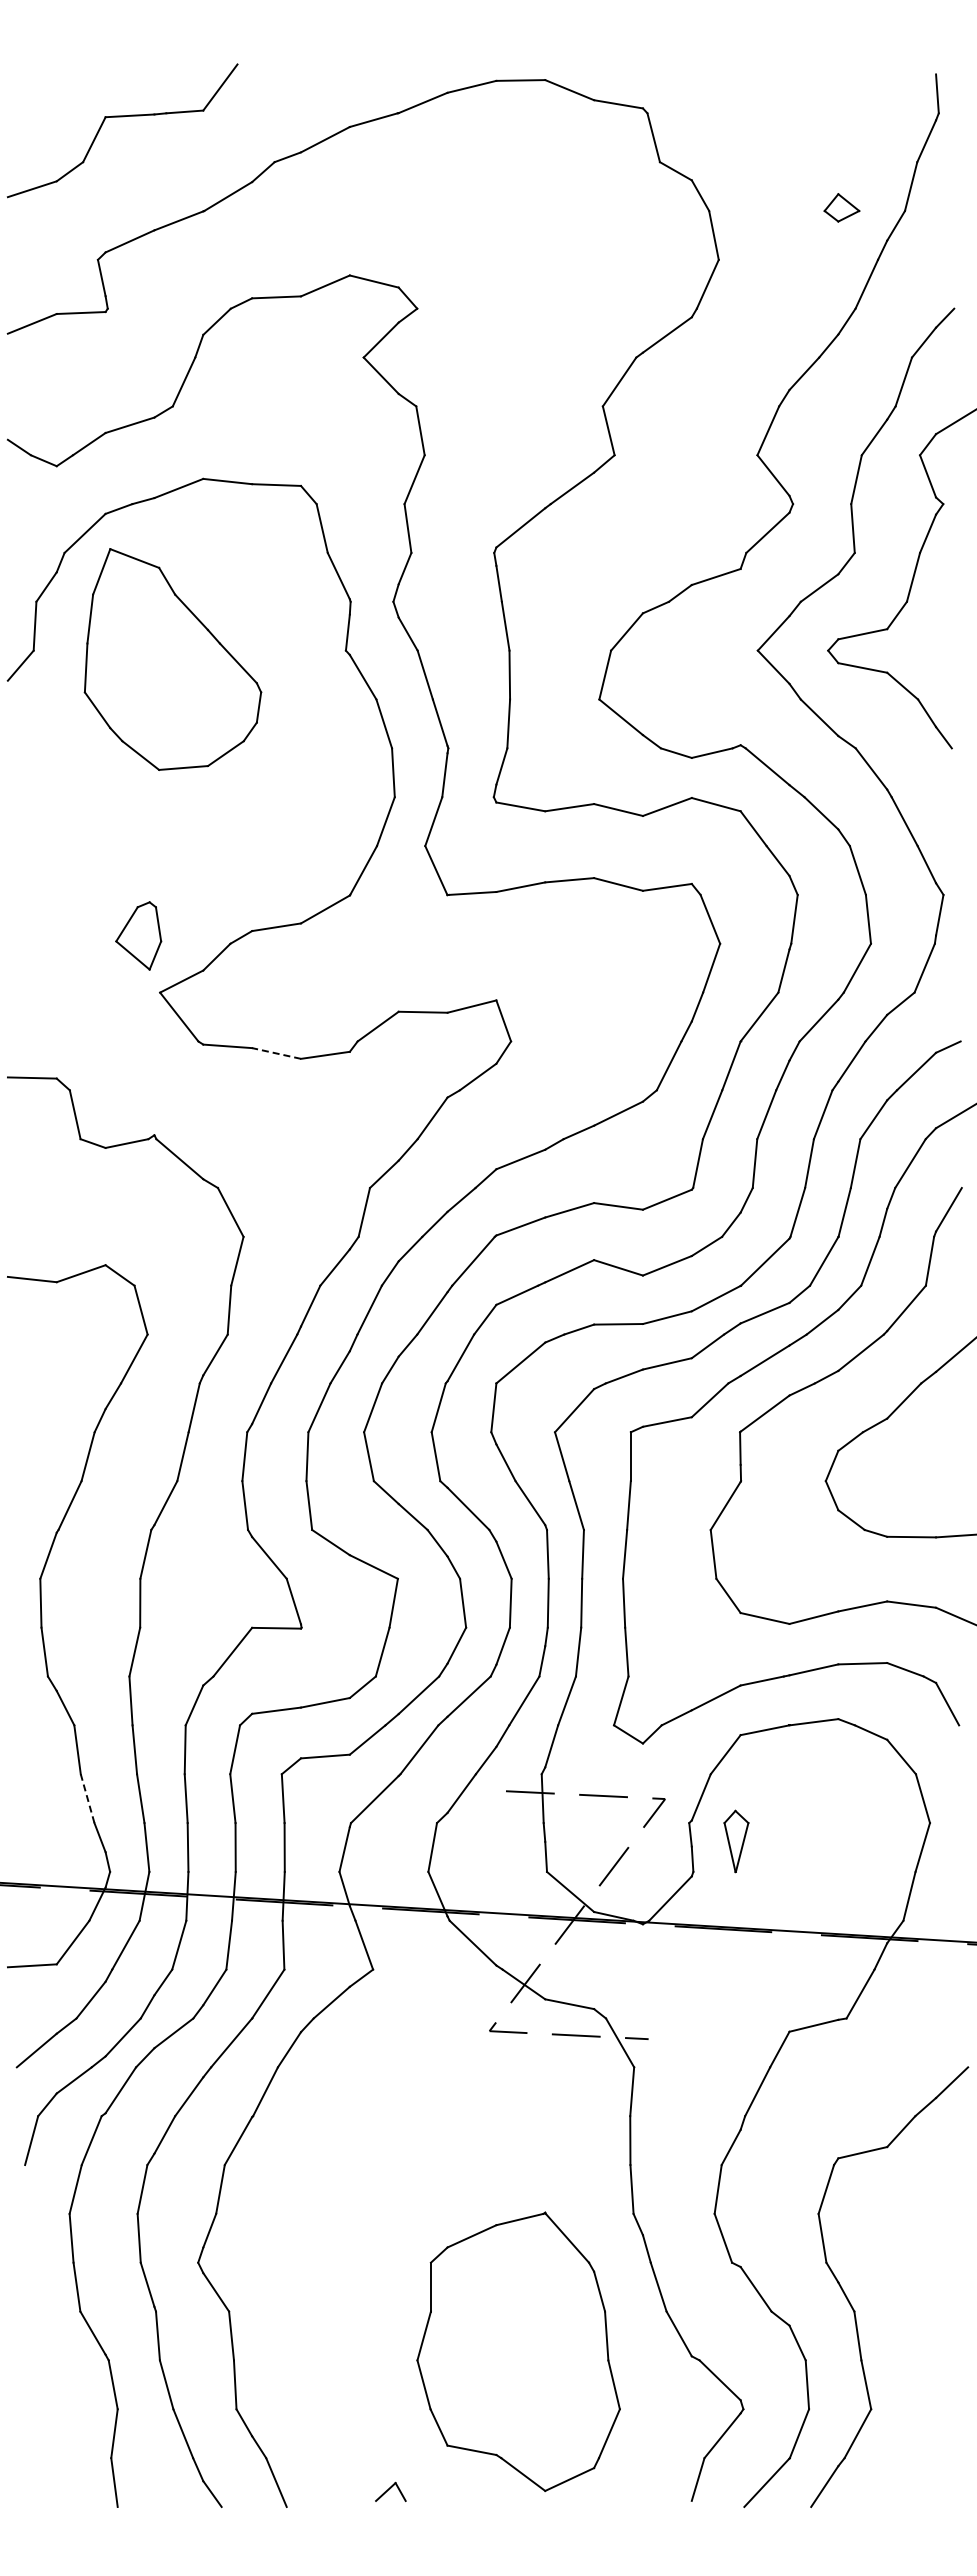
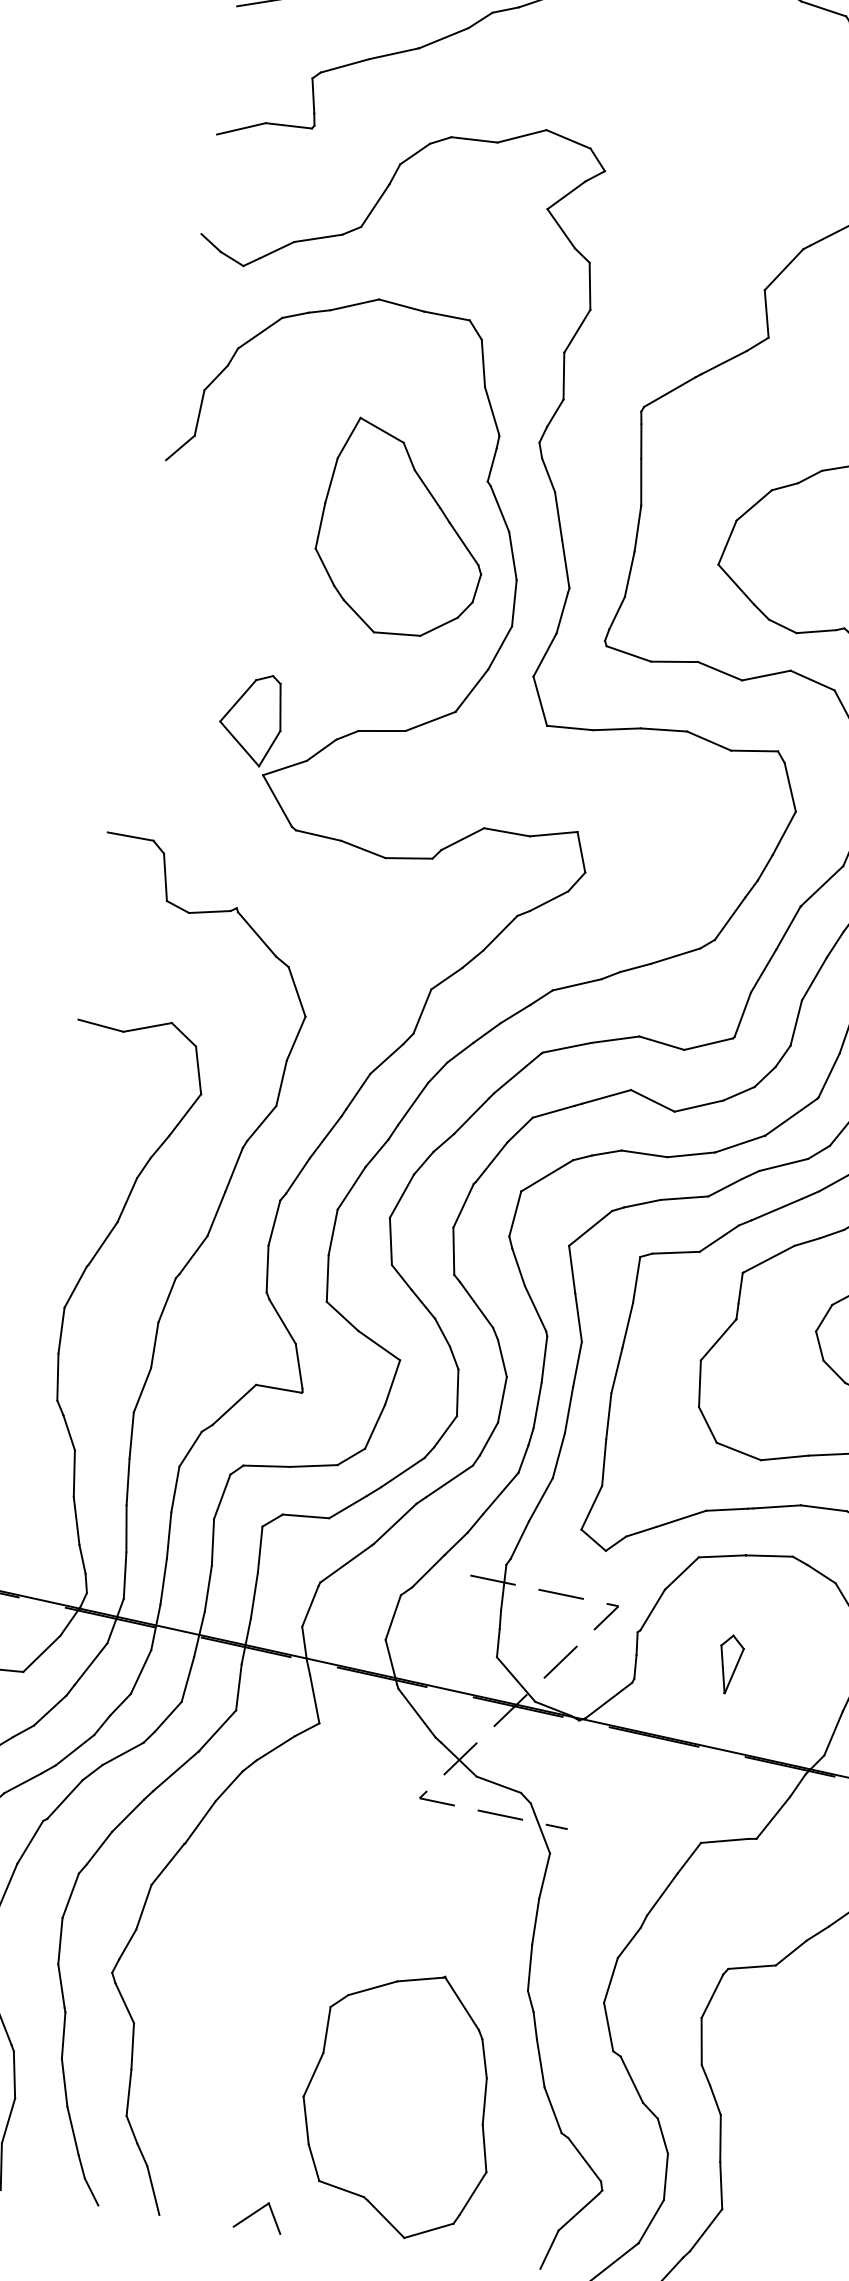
part: (172, 659) -> (402, 530), moved
part: (138, 935) -> (251, 718), size x1.43
line: (276, 1053) -> (363, 849), dashed -> solid
line: (87, 1798) -> (76, 1520), dashed -> solid
part: (736, 1841) -> (729, 1664), moved
part: (390, 2491) -> (259, 2215), size x1.67

